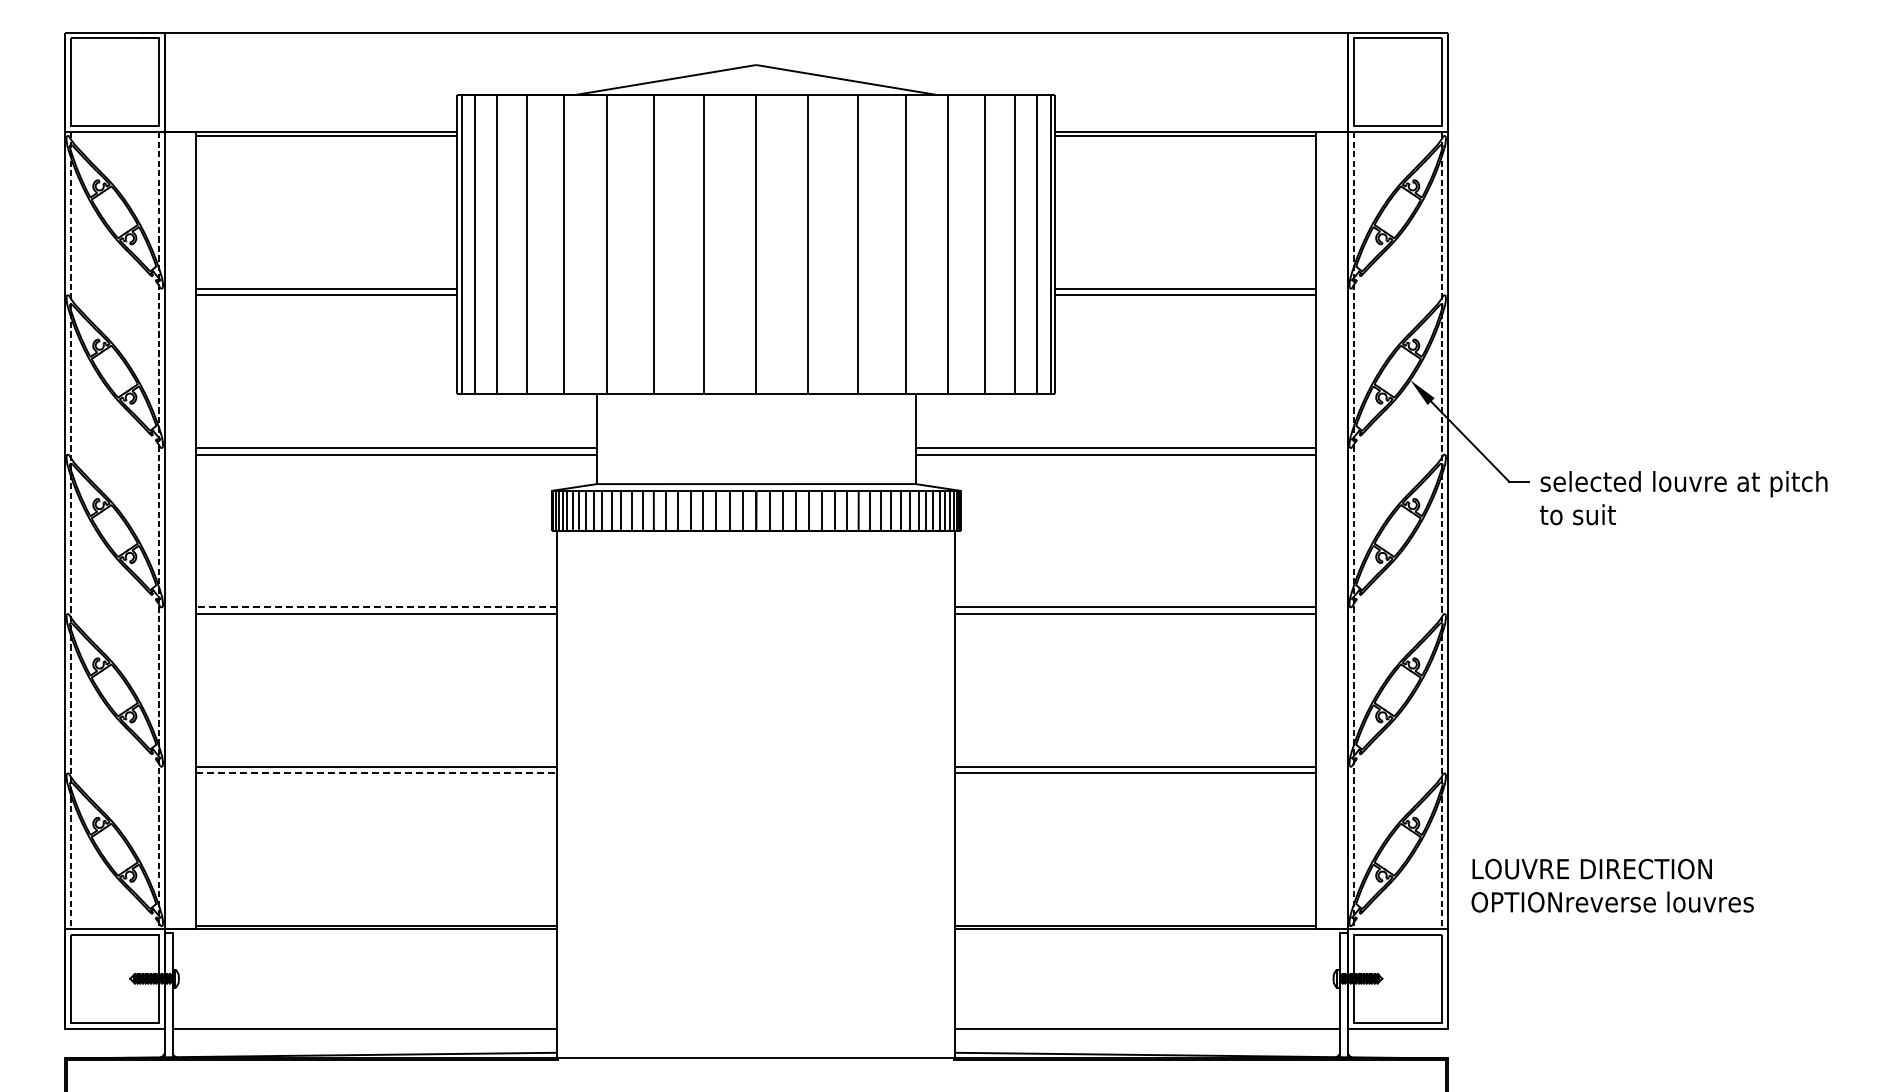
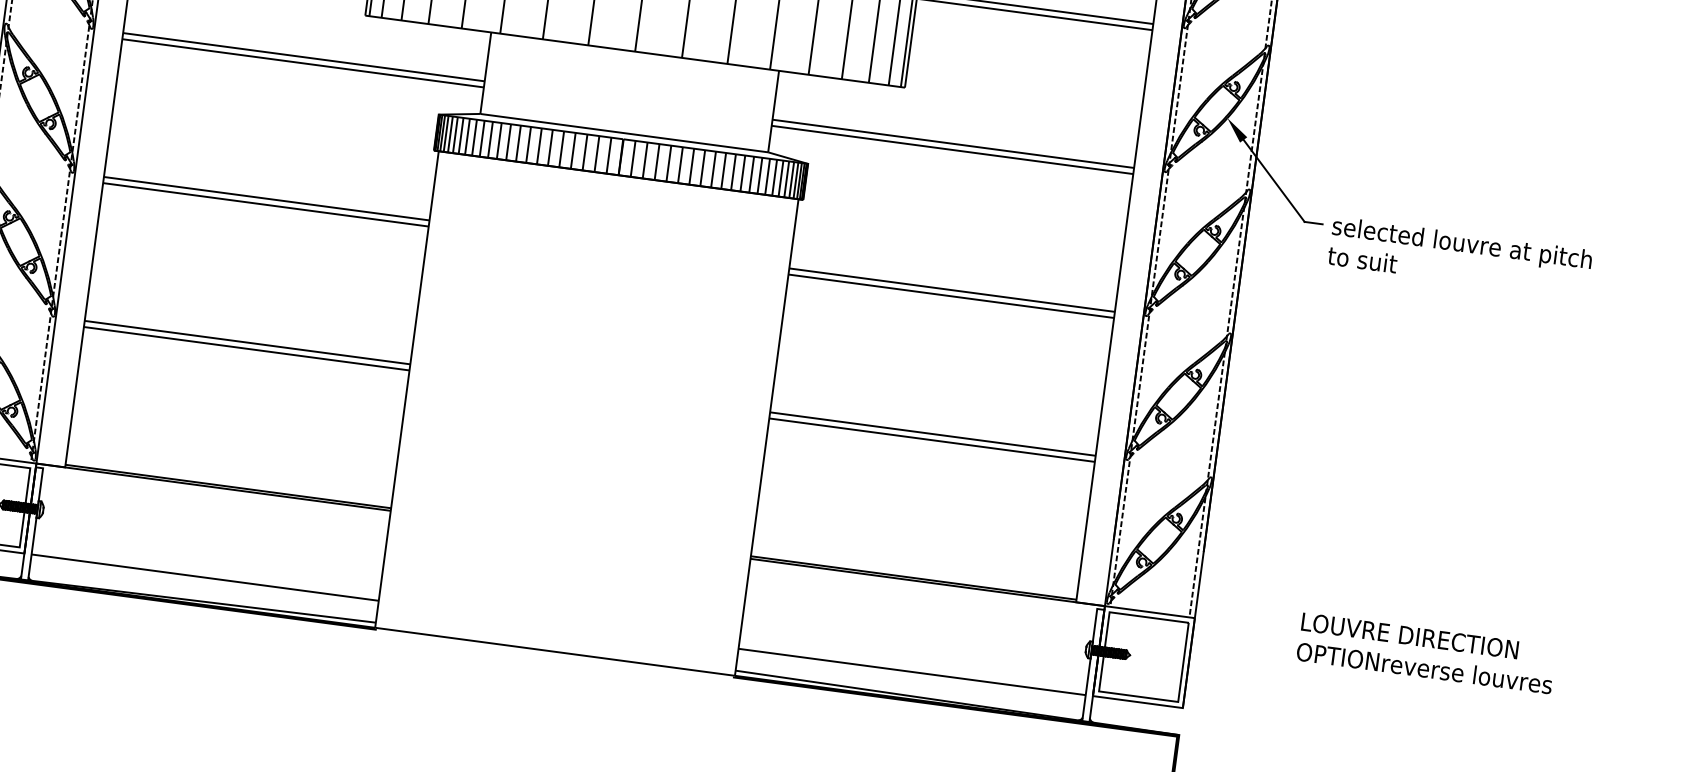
line: (376, 607) -> (266, 198), dashed -> solid
line: (377, 773) -> (247, 348), dashed -> solid
text: (1612, 885) -> (1426, 653), moved

